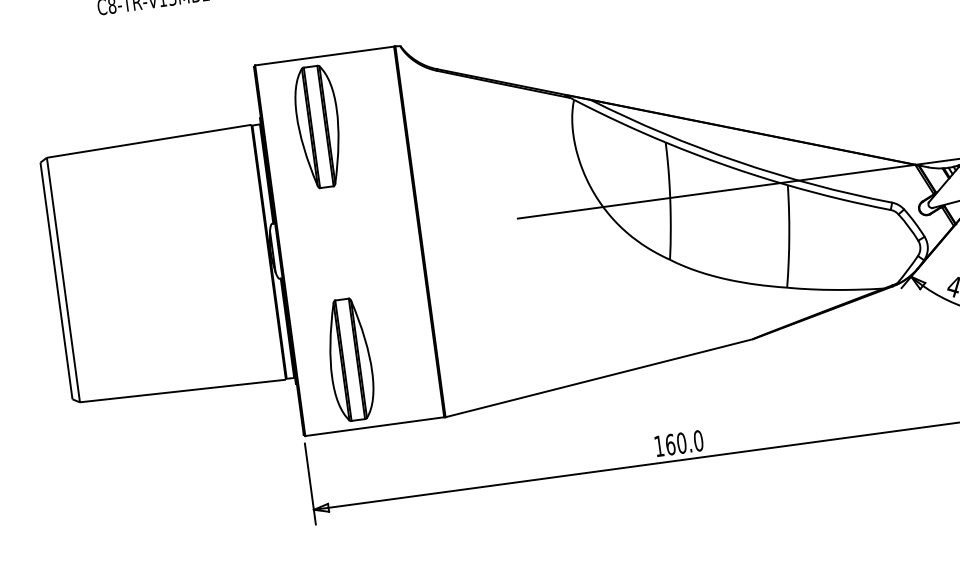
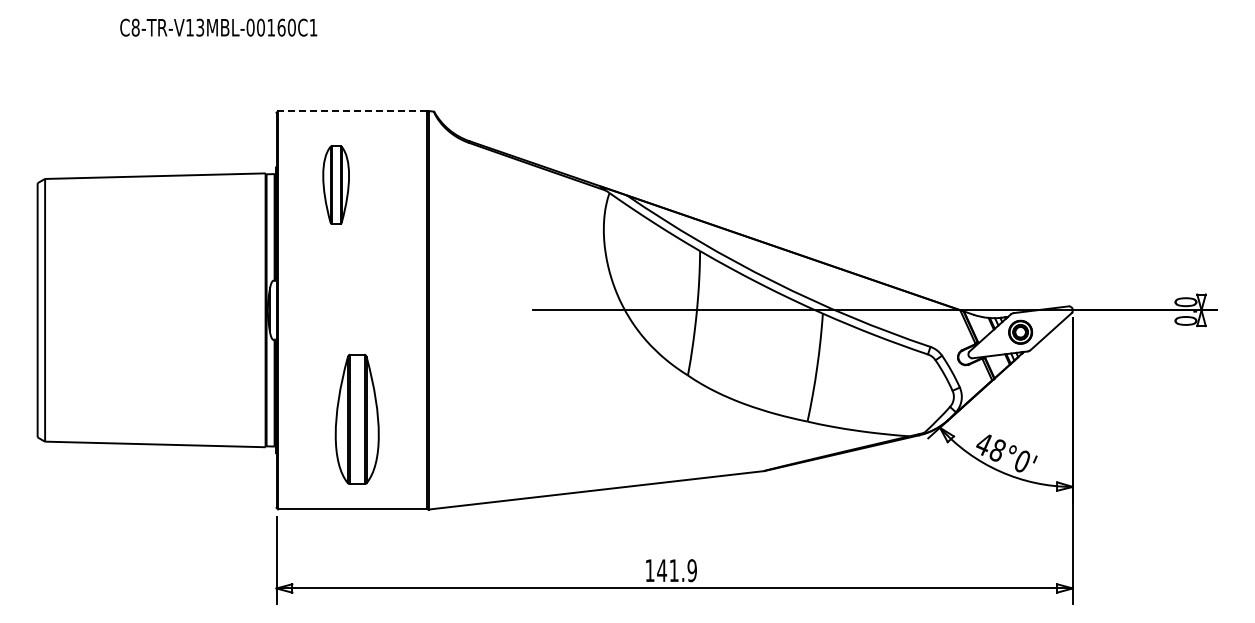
line: (324, 56) -> (352, 111), solid -> dashed
part: (317, 126) -> (335, 184), size x0.6
part: (349, 359) -> (356, 418), moved
text: (683, 442) -> (676, 570), 160.0 -> 141.9

